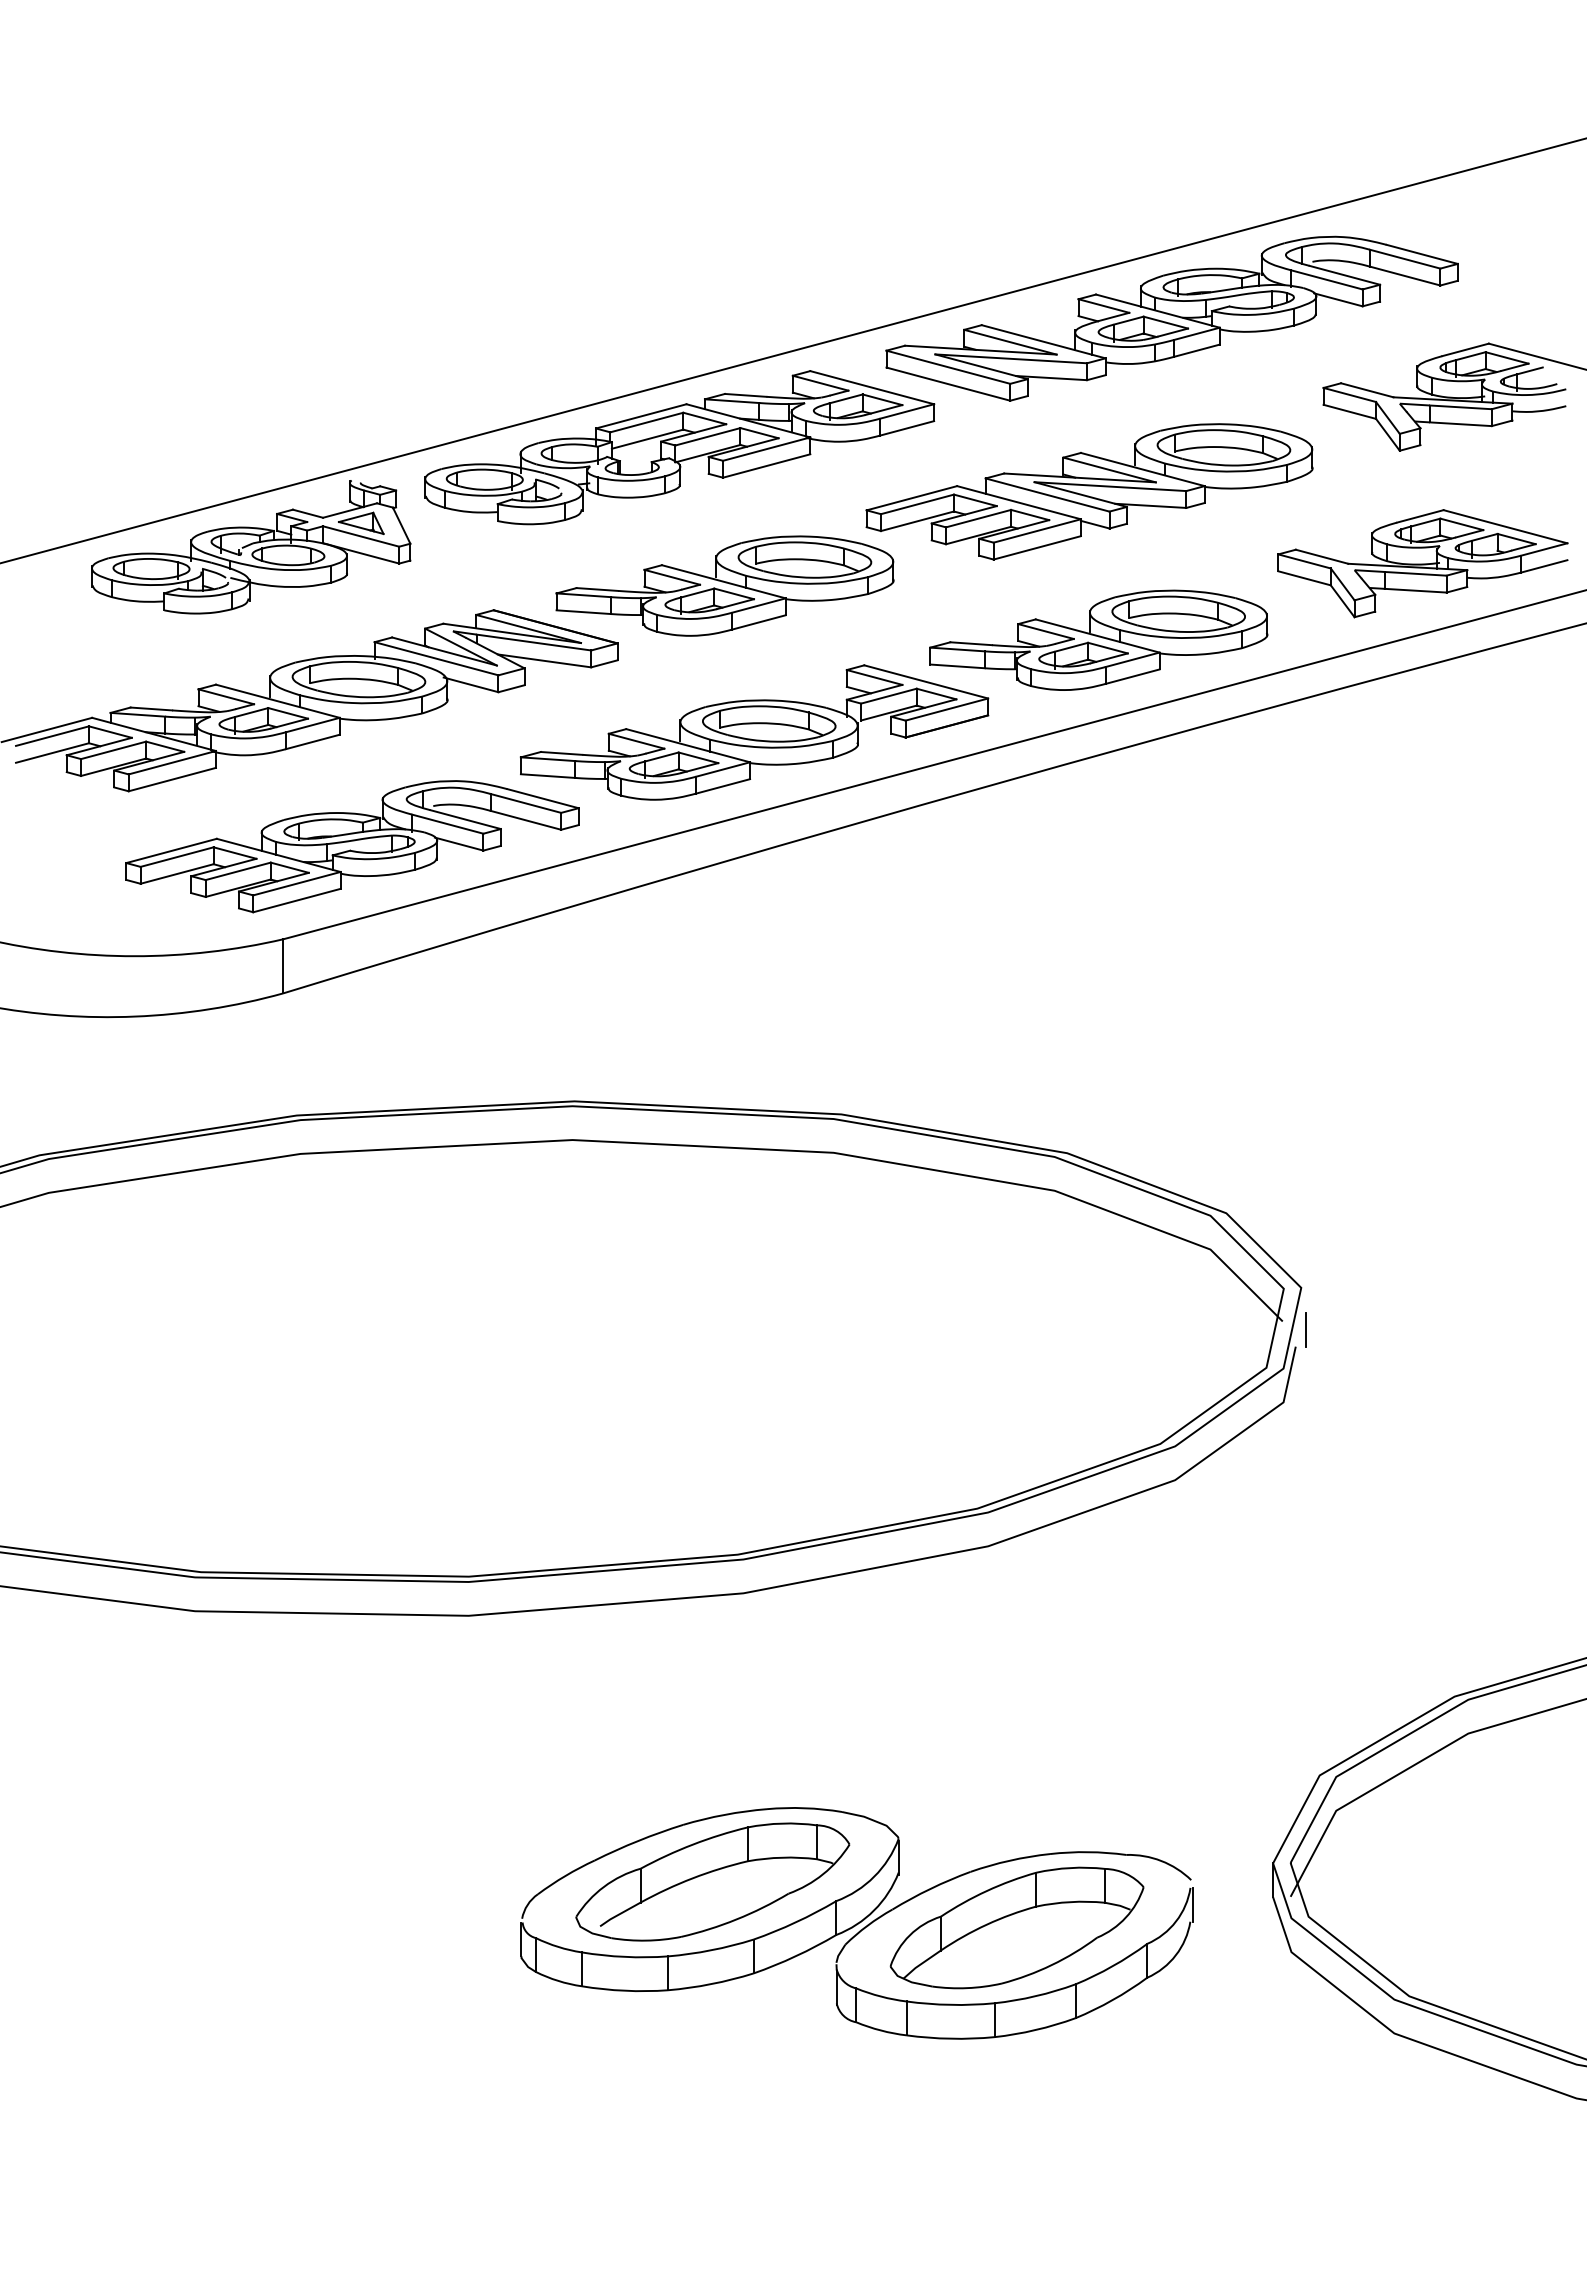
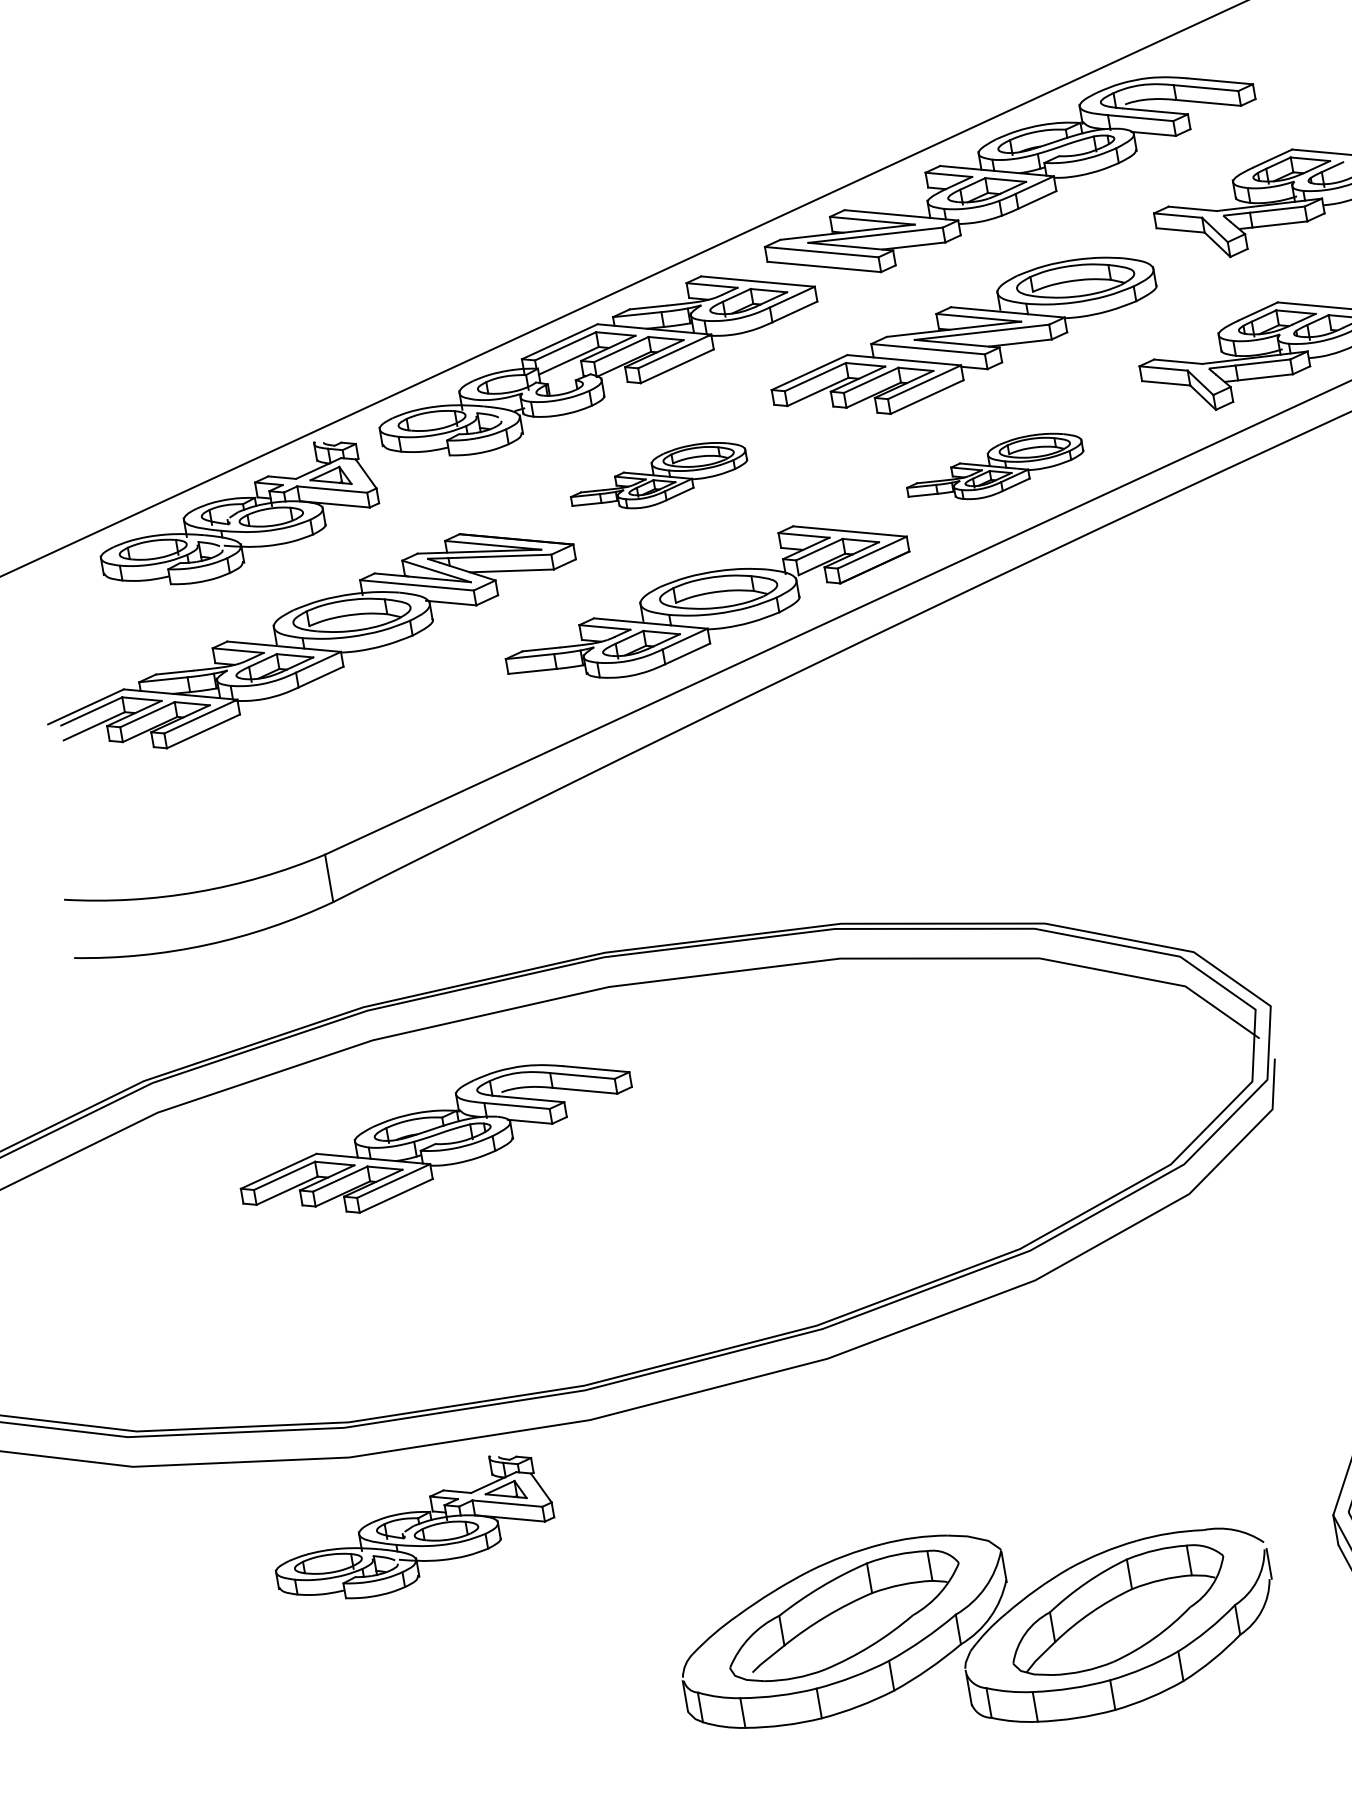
part: (724, 585) -> (658, 477), size x0.6
part: (1098, 639) -> (994, 468), size x0.6
part: (352, 846) -> (436, 1140), moved
line: (1305, 1329) -> (1280, 1042), removed
part: (251, 1703) -> (412, 1529), added

